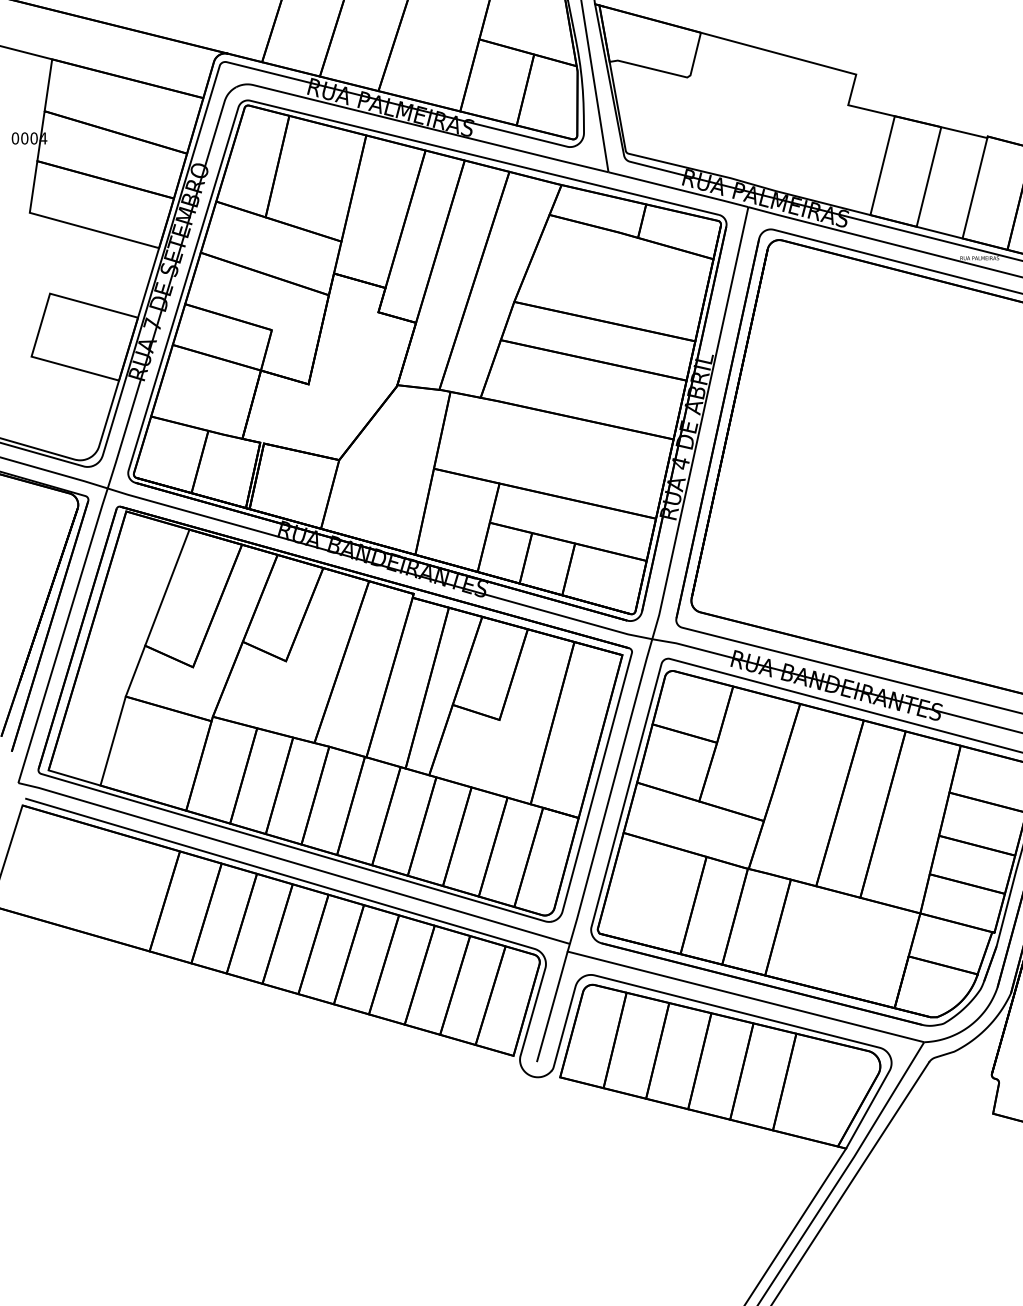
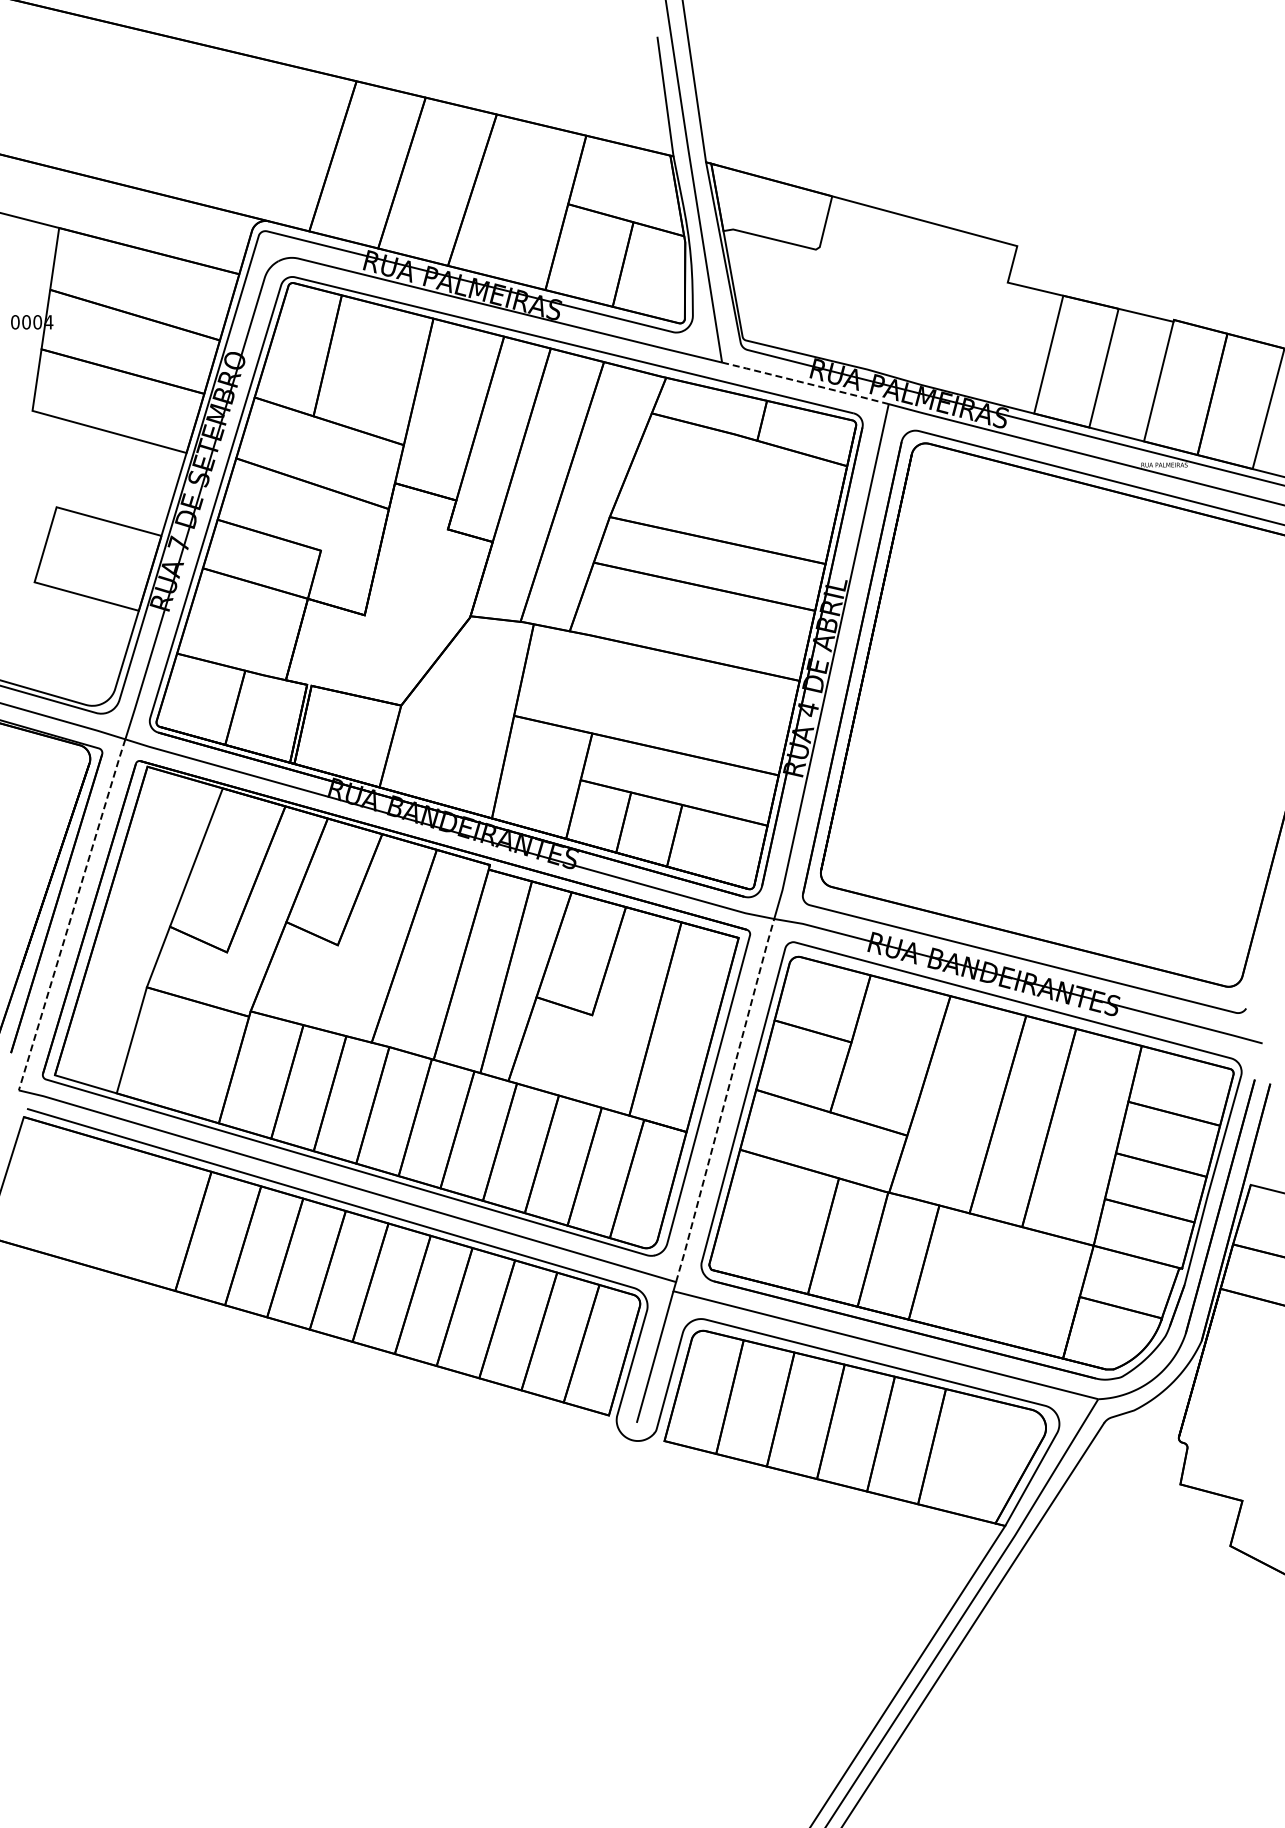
line: (679, 189) -> (806, 383), solid -> dashed
line: (62, 636) -> (71, 915), solid -> dashed
line: (611, 792) -> (725, 1101), solid -> dashed

